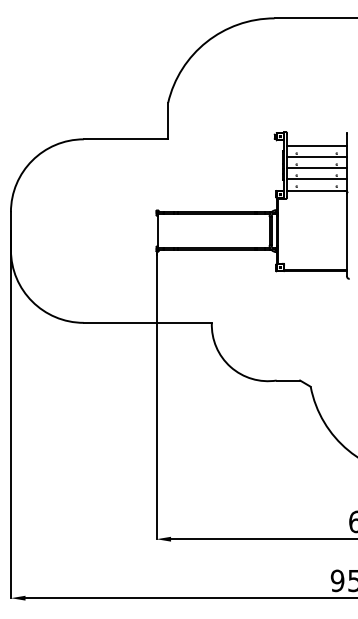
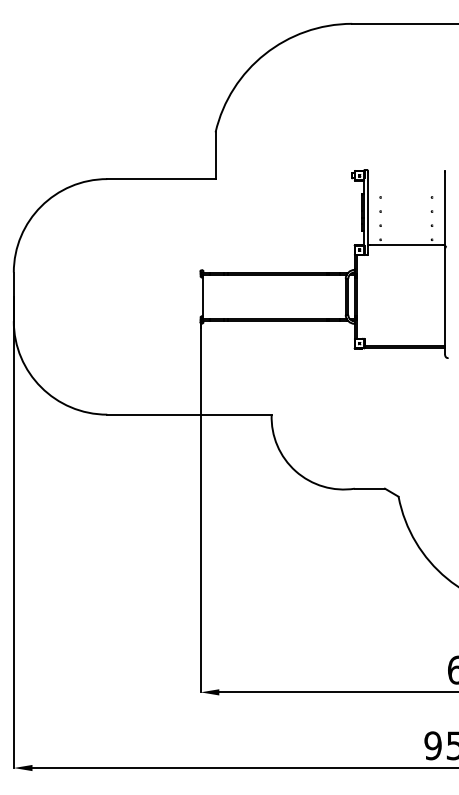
line: (316, 146) -> (406, 188), removed
line: (316, 157) -> (406, 202), removed
line: (316, 168) -> (406, 216), removed
line: (316, 179) -> (406, 230), removed

